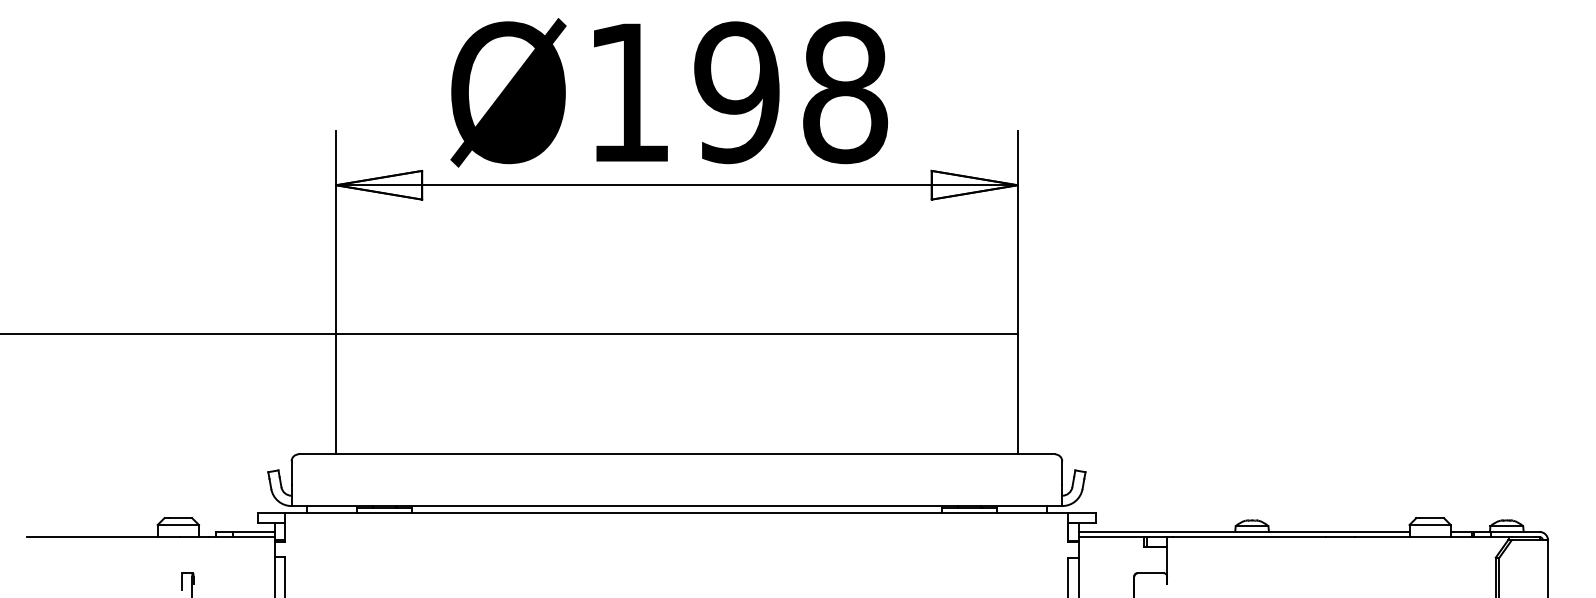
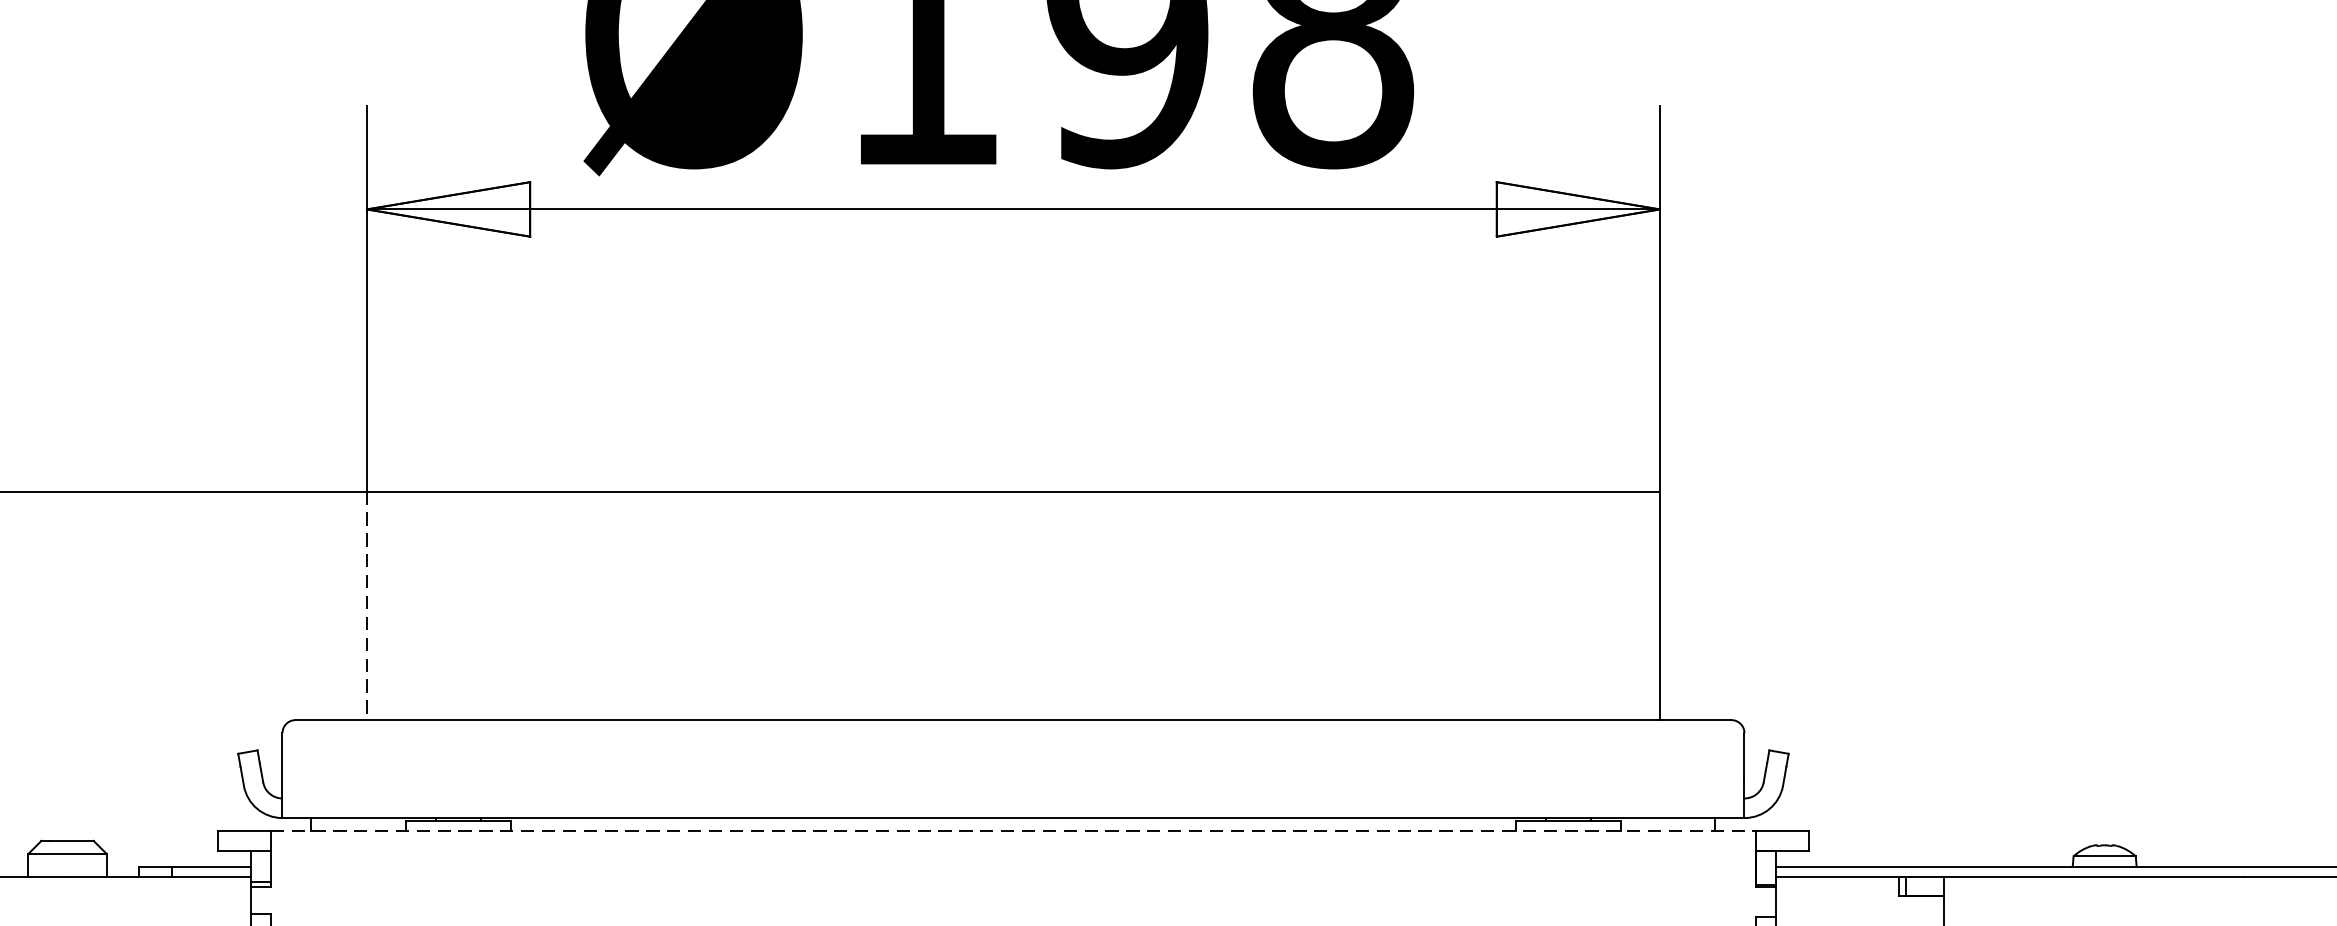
line: (336, 394) -> (367, 606), solid -> dashed
line: (676, 512) -> (1012, 830), solid -> dashed

